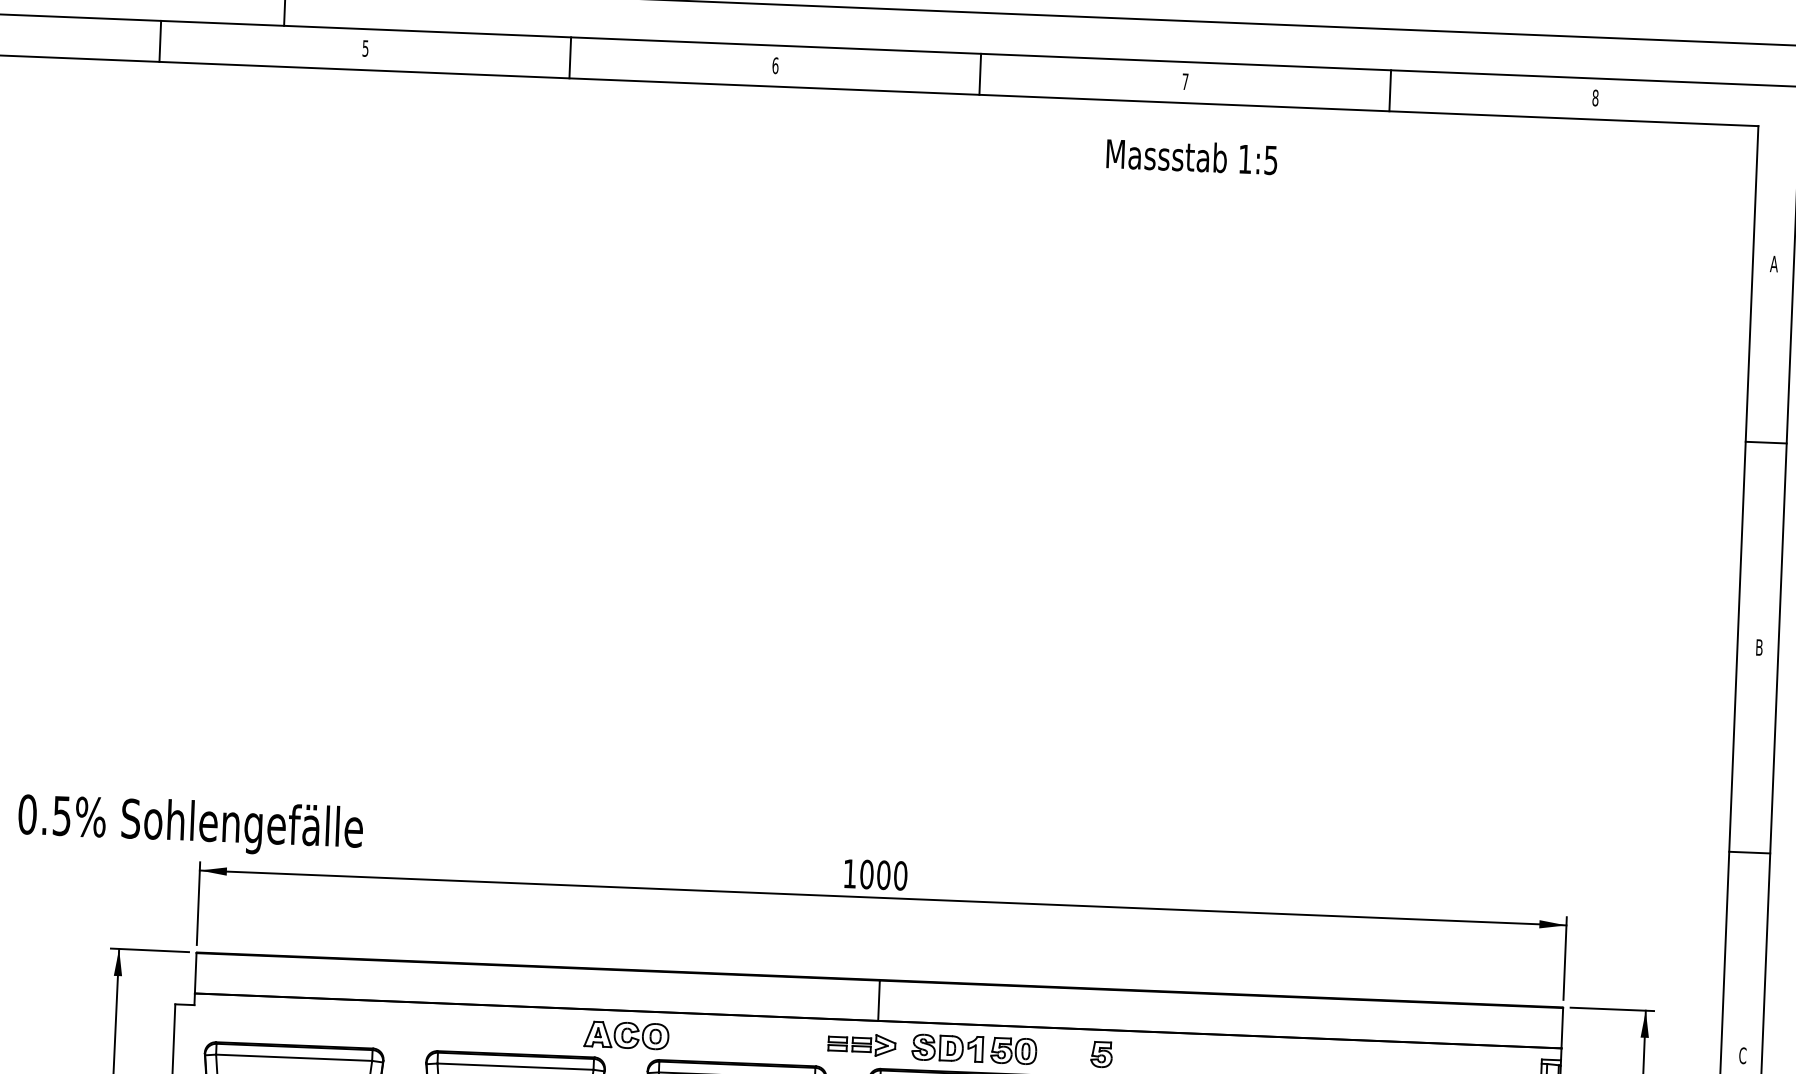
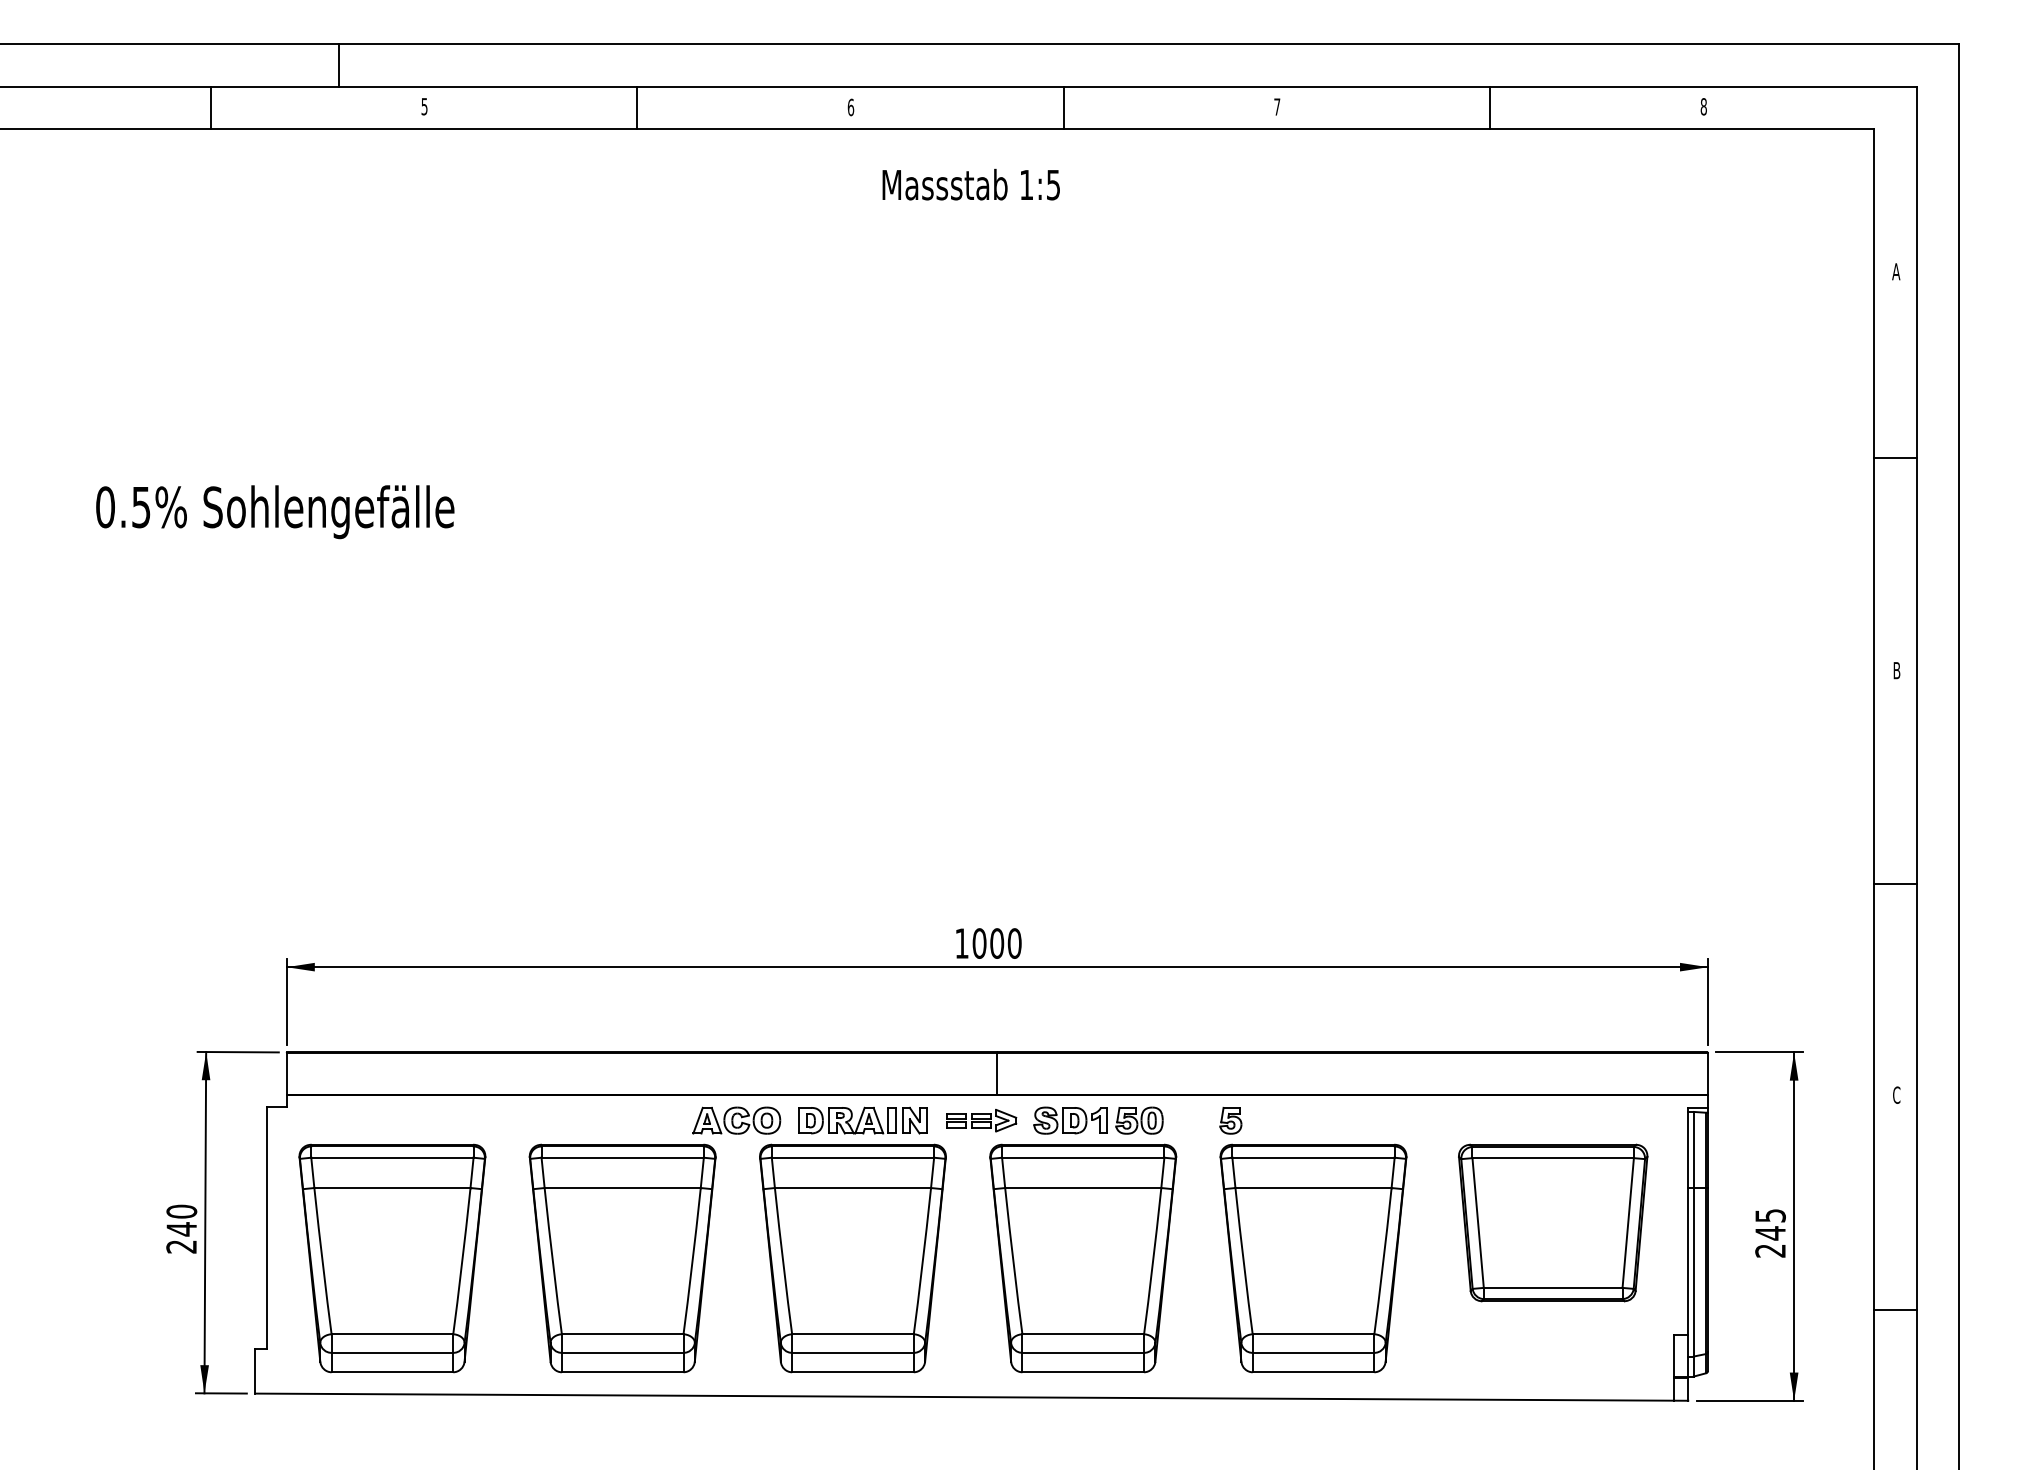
text: (1191, 156) -> (970, 184), moved
text: (190, 826) -> (275, 512), moved
part: (747, 1040) -> (862, 1120), added

